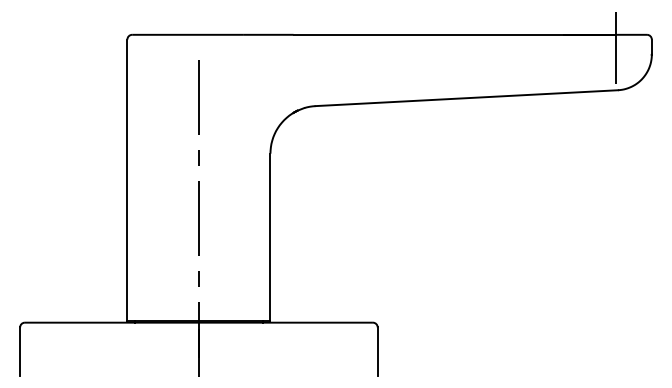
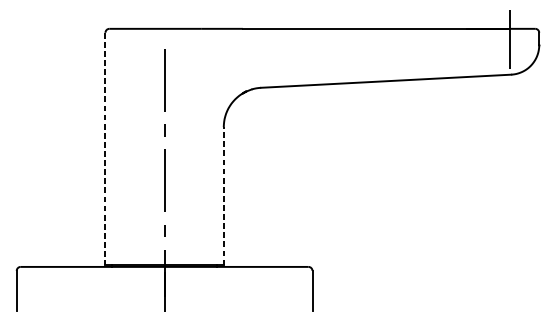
line: (127, 180) -> (105, 149), solid -> dashed
line: (270, 237) -> (223, 196), solid -> dashed

